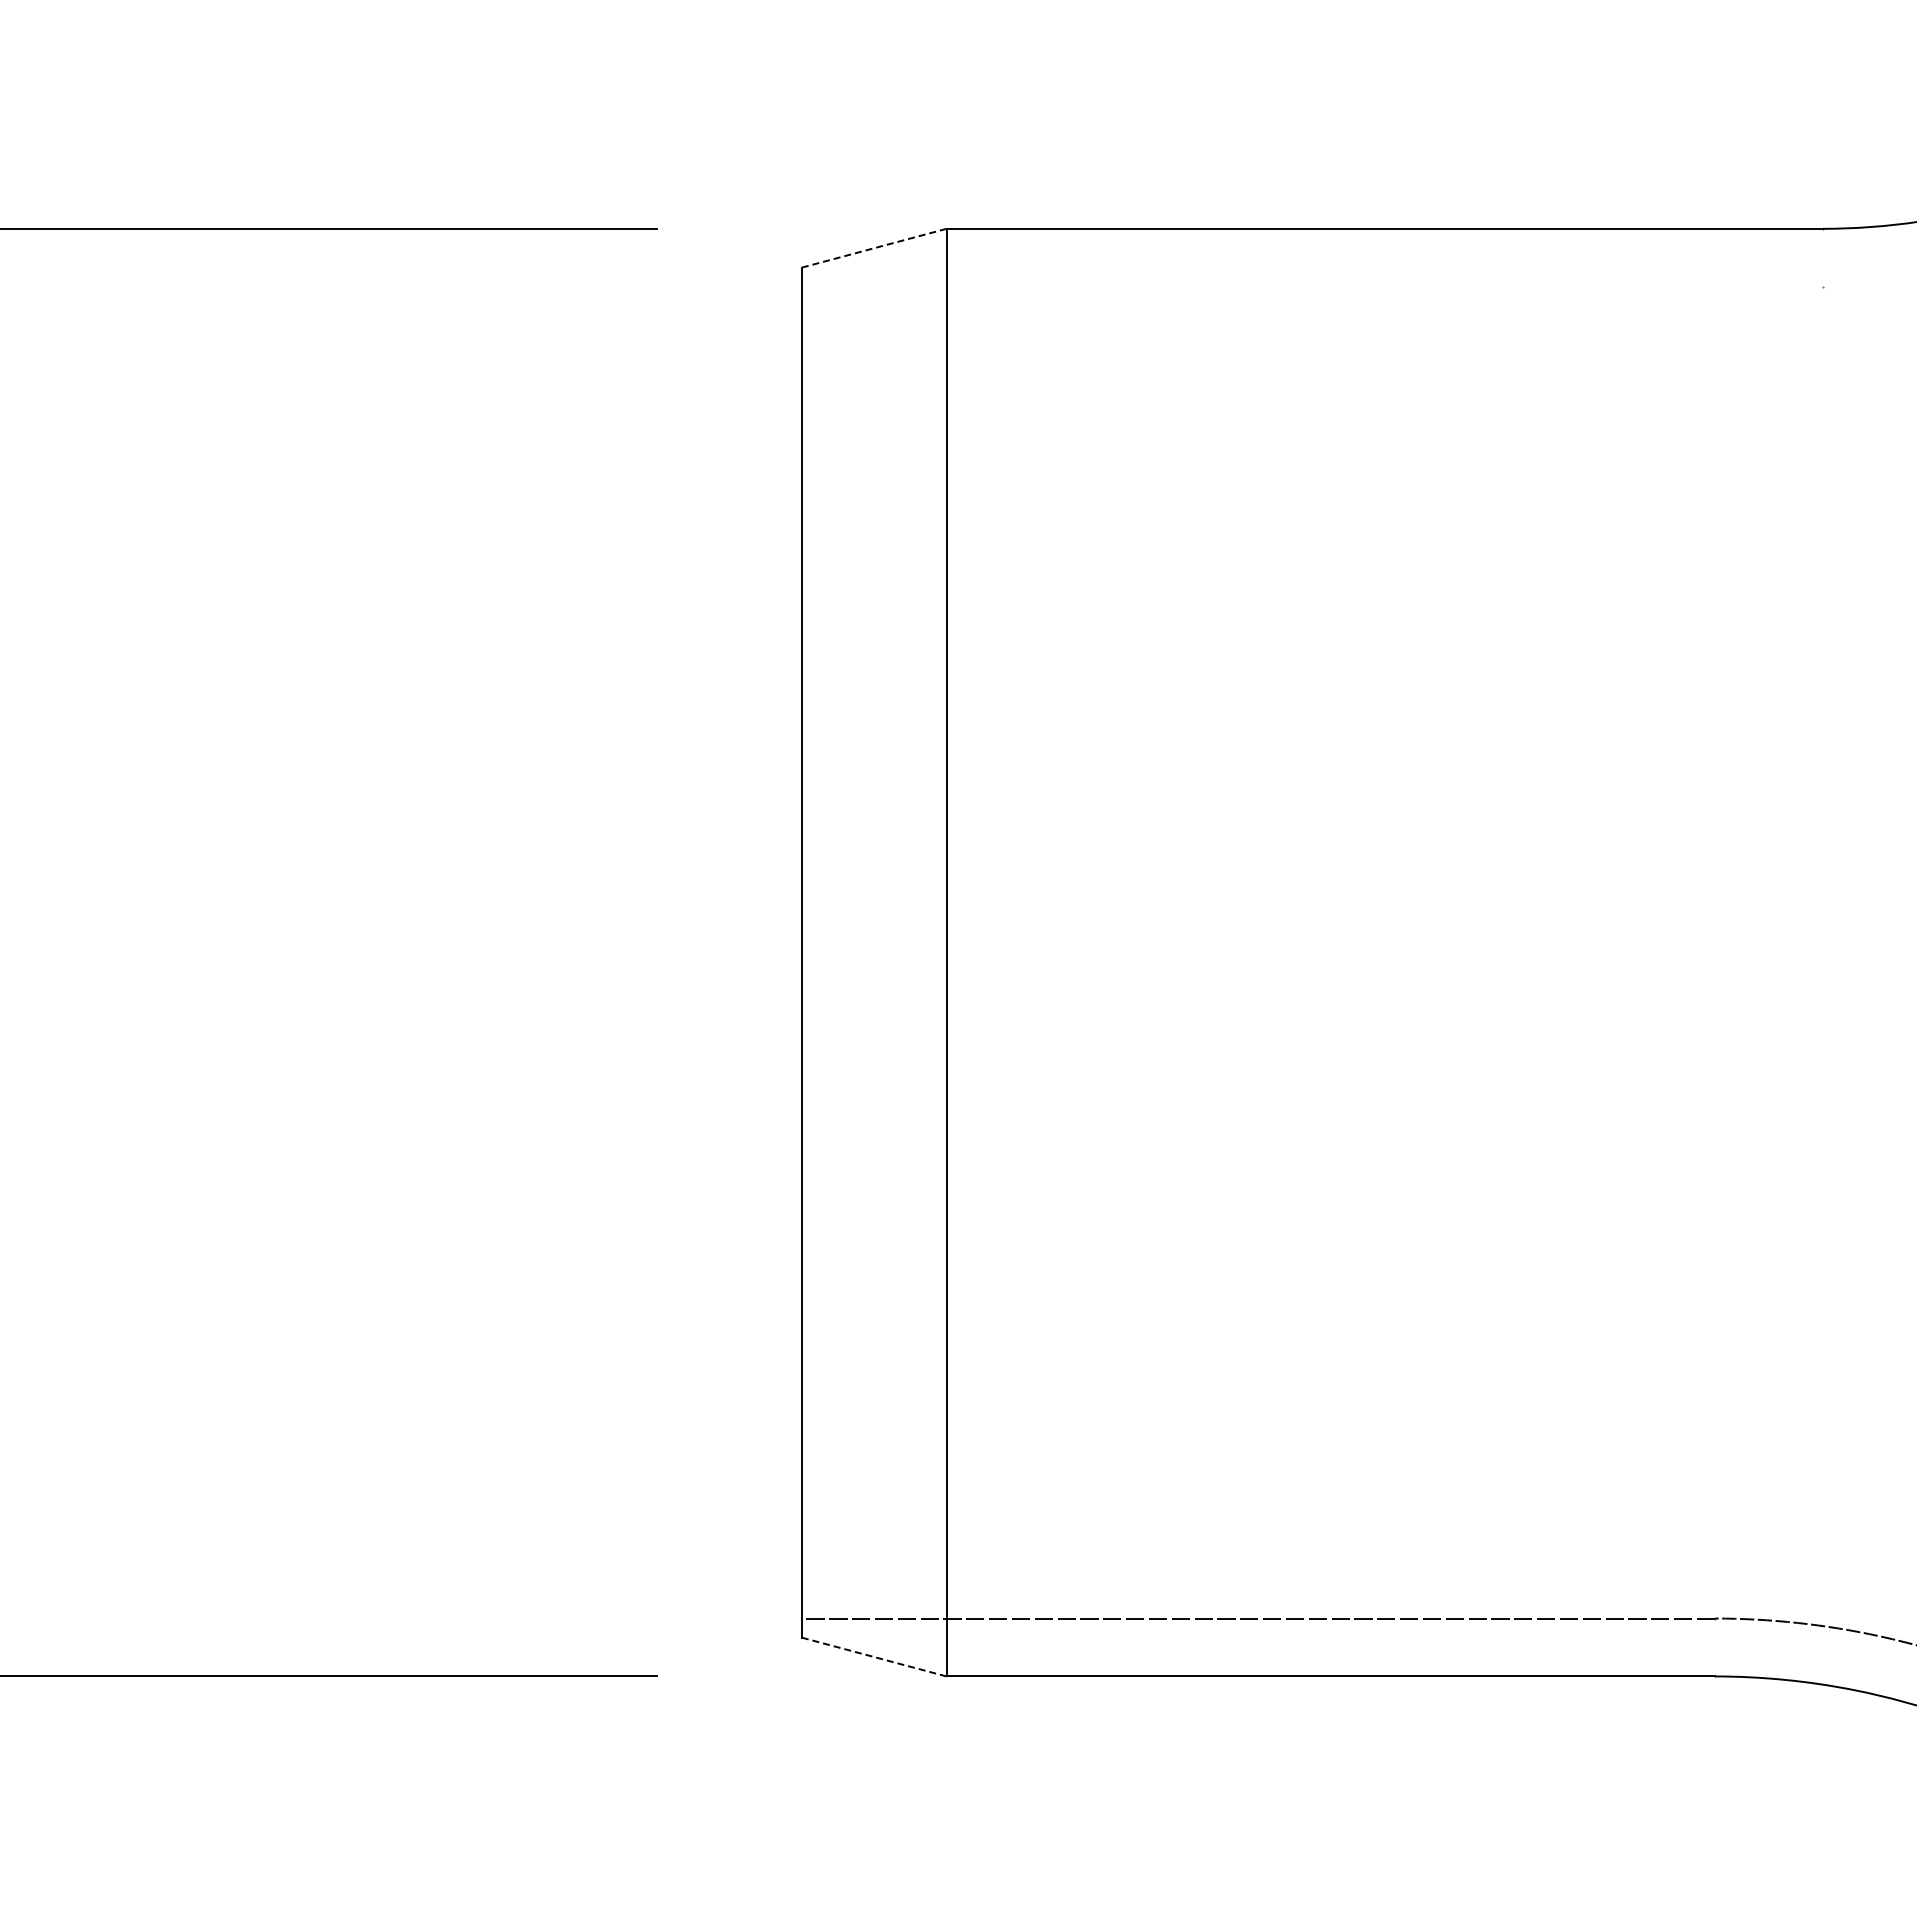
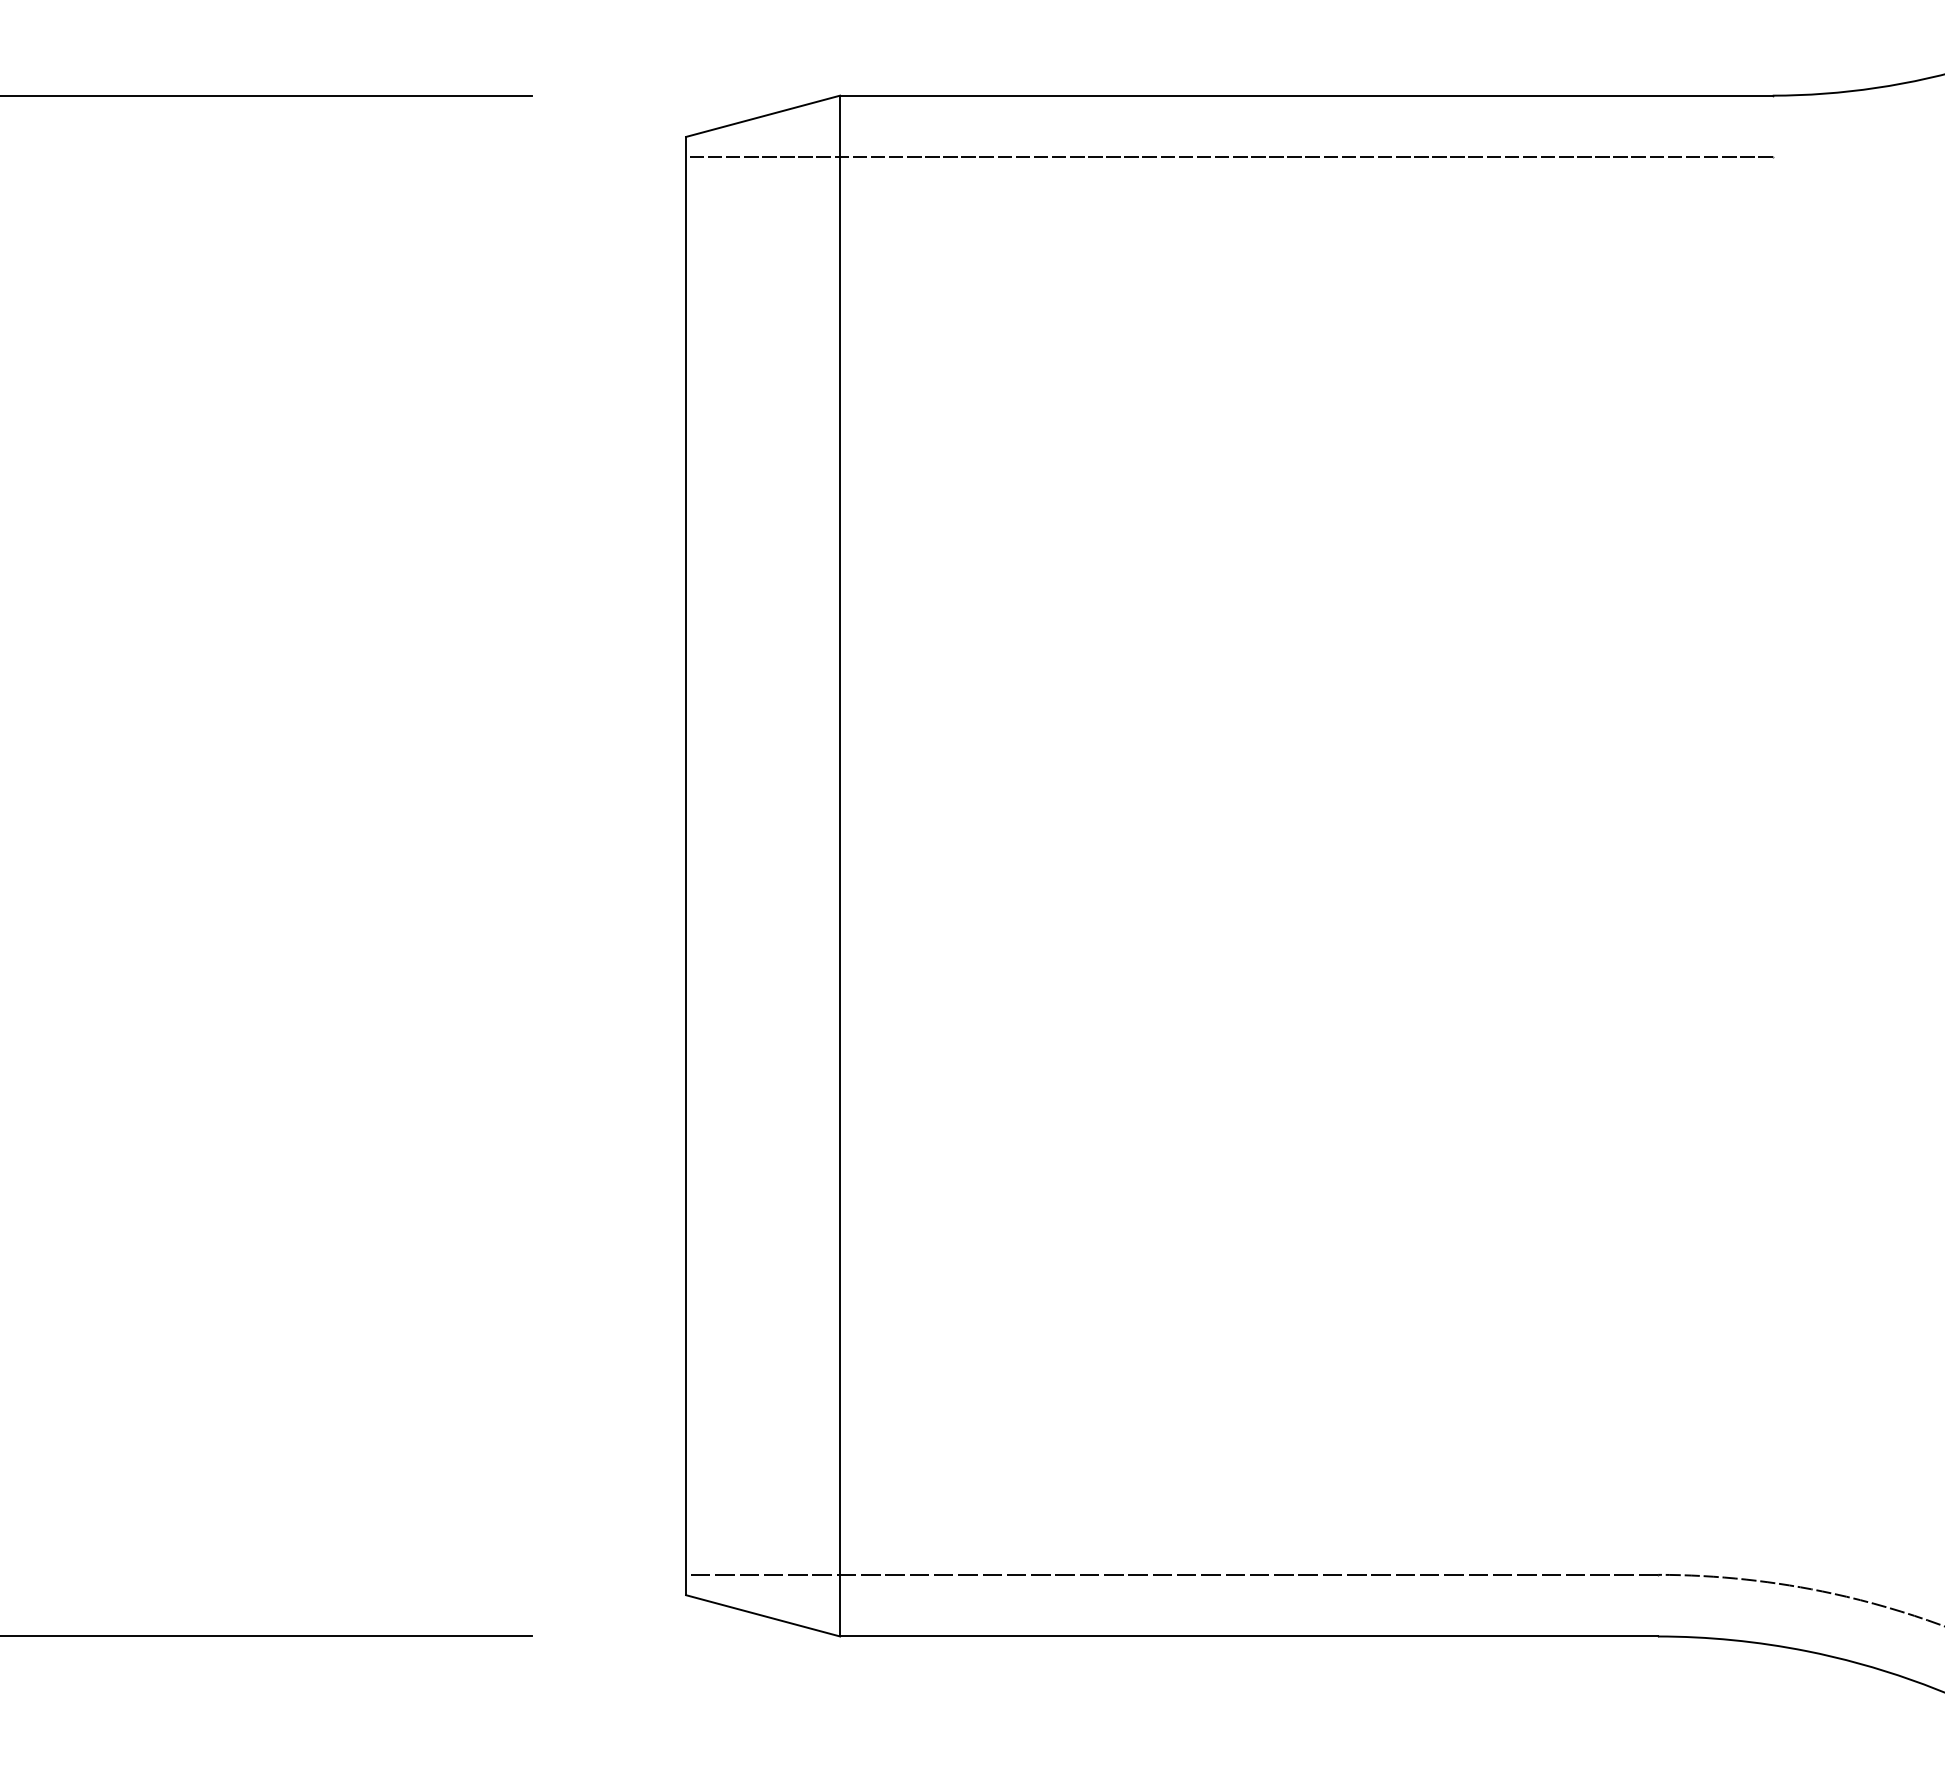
line: (874, 248) -> (763, 116), dashed -> solid
line: (1311, 286) -> (1228, 157), added
line: (874, 1657) -> (763, 1616), dashed -> solid

